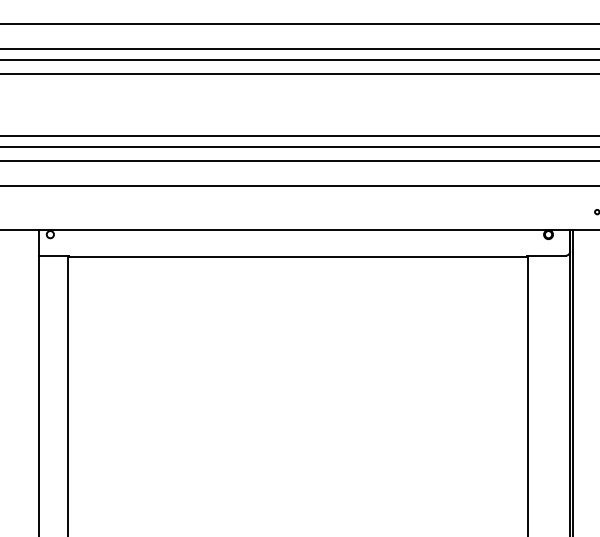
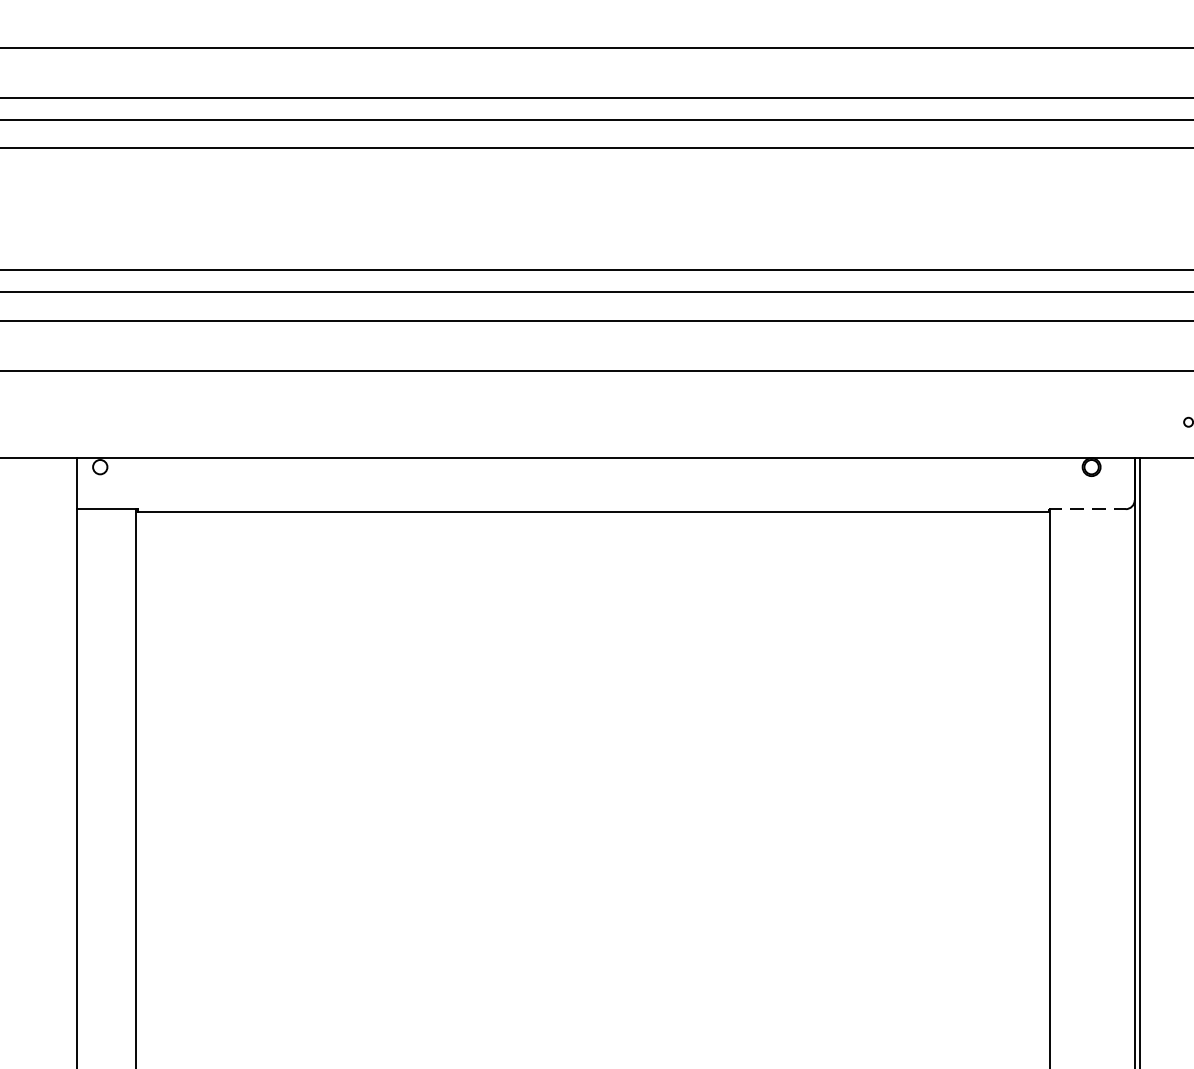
line: (546, 255) -> (1087, 508), solid -> dashed

